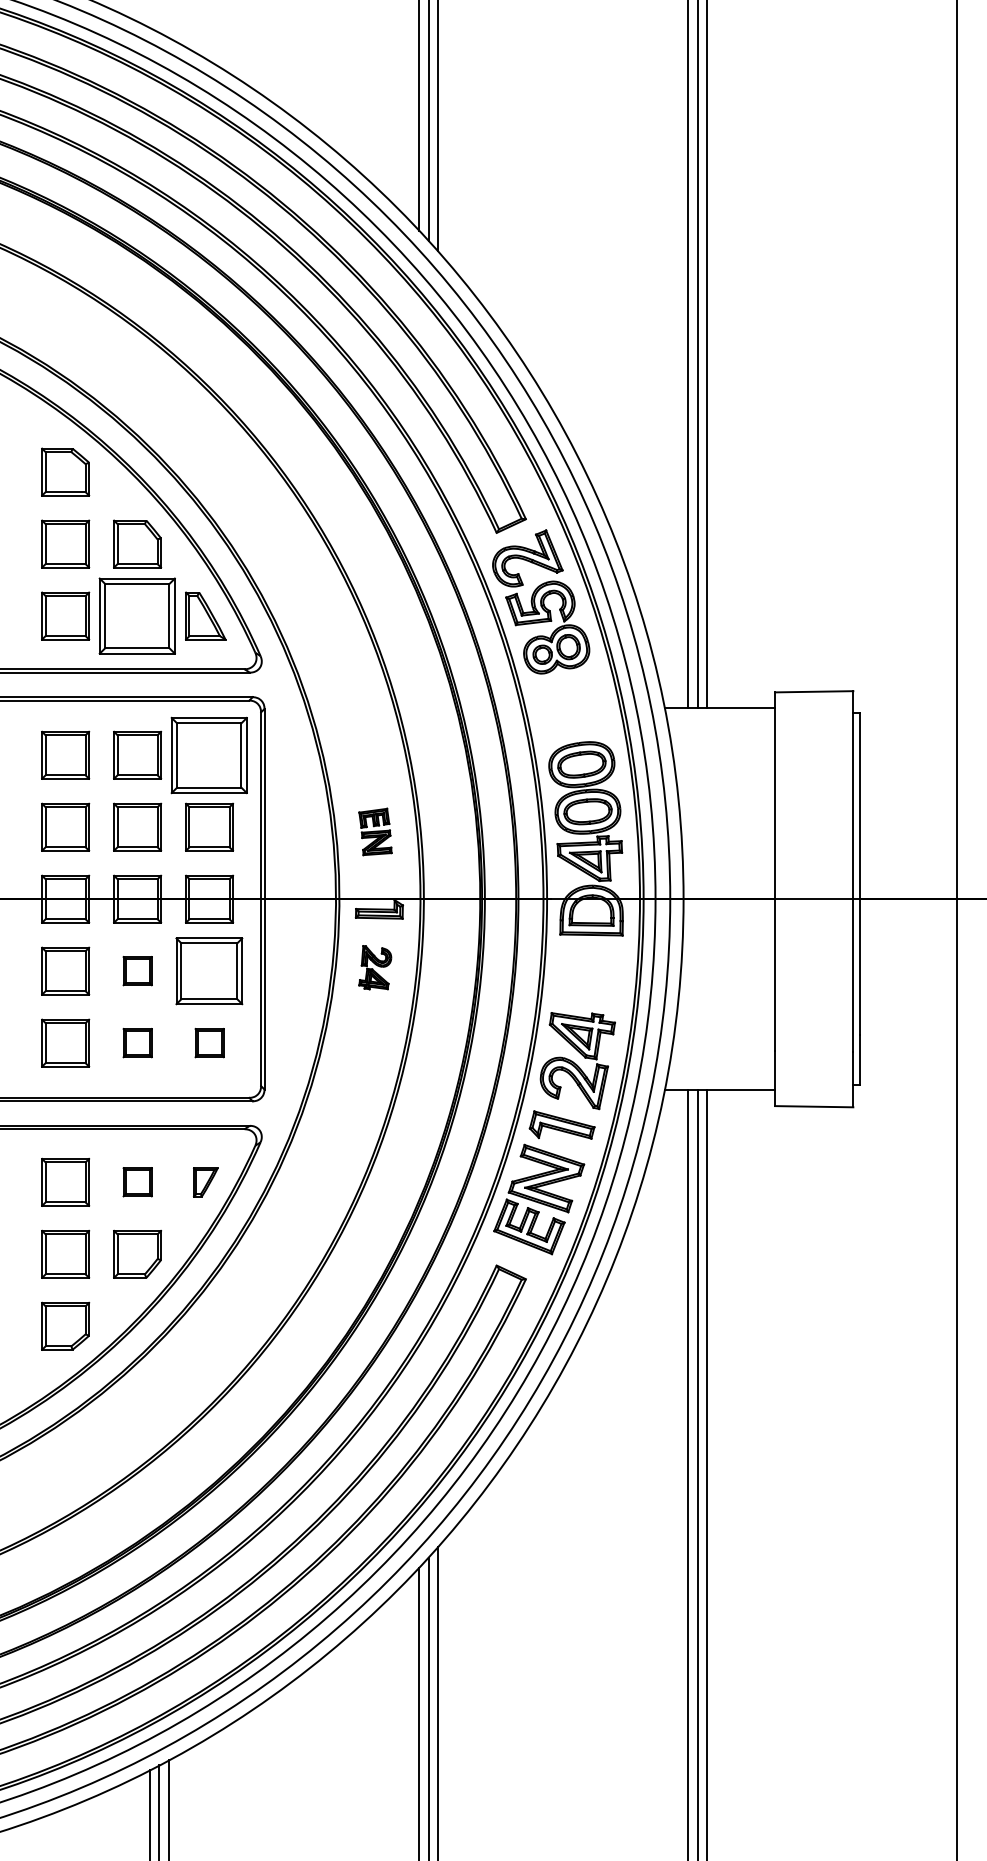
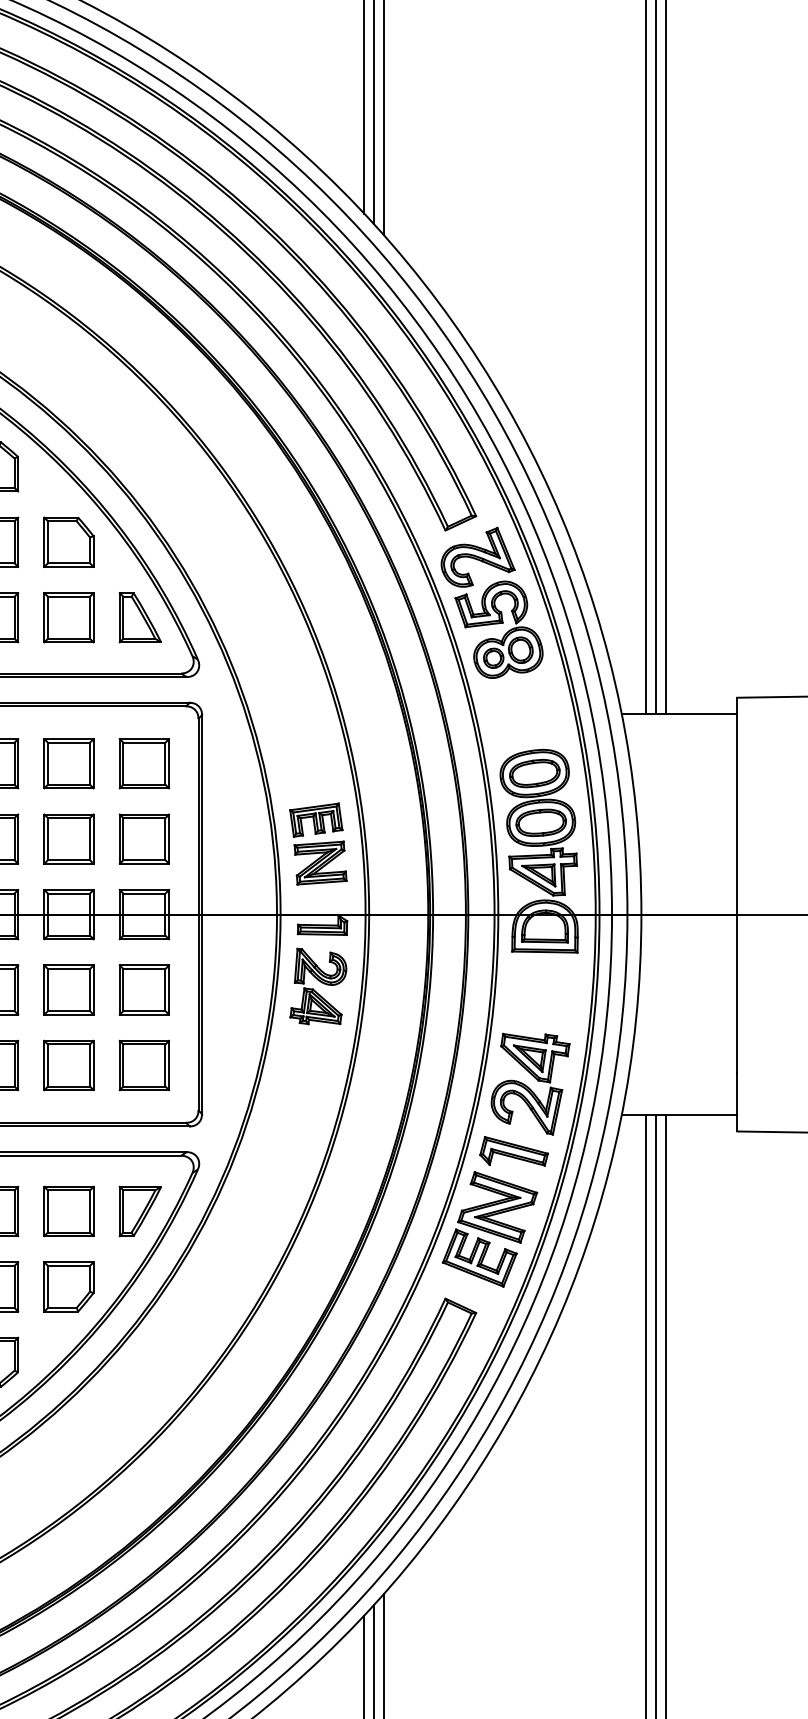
part: (137, 615) -> (68, 617), size x0.62
part: (209, 754) -> (144, 762), size x0.62
part: (375, 831) -> (318, 843), size x1.67
part: (374, 967) -> (317, 986), size x1.67
part: (137, 970) -> (68, 989), size x1.67
part: (209, 970) -> (144, 989), size x0.71
part: (137, 1042) -> (68, 1064), size x1.67
part: (209, 1042) -> (144, 1064), size x1.67
part: (137, 1181) -> (68, 1210), size x1.67
part: (205, 1182) -> (140, 1211), size x1.67

